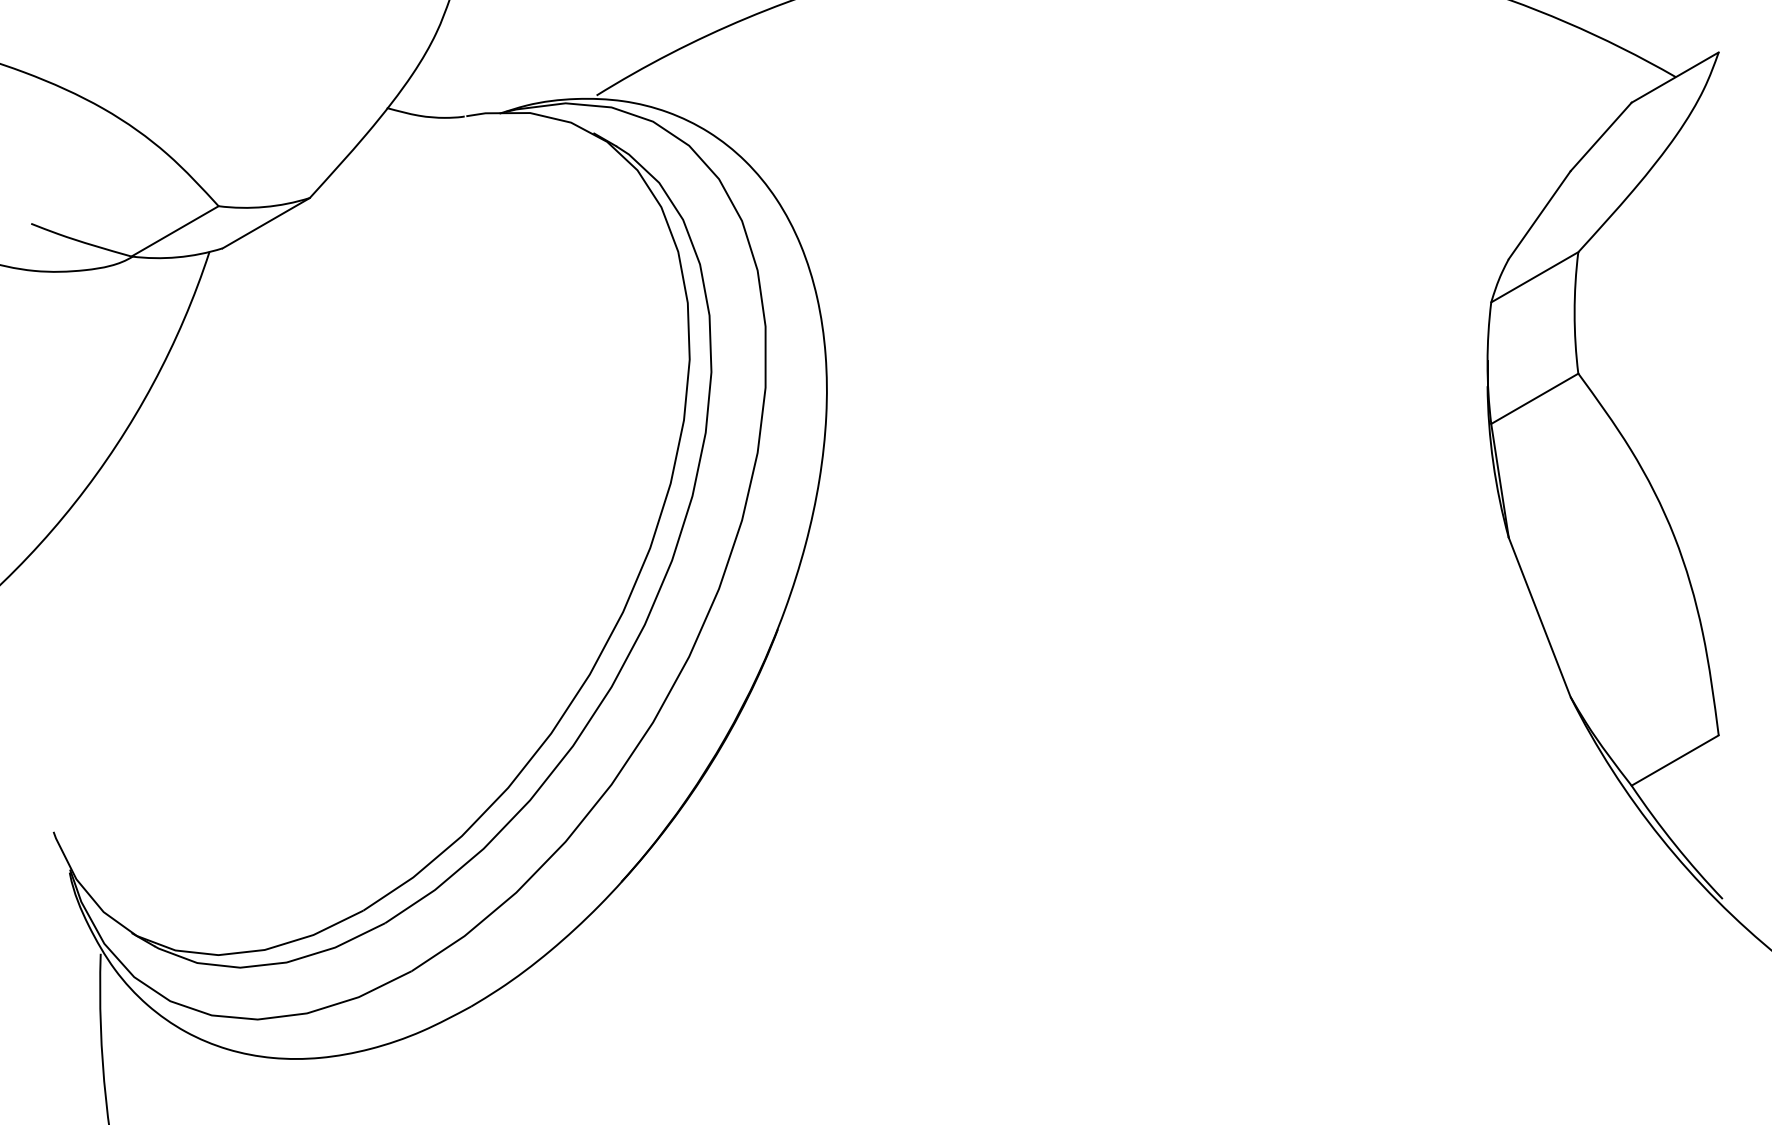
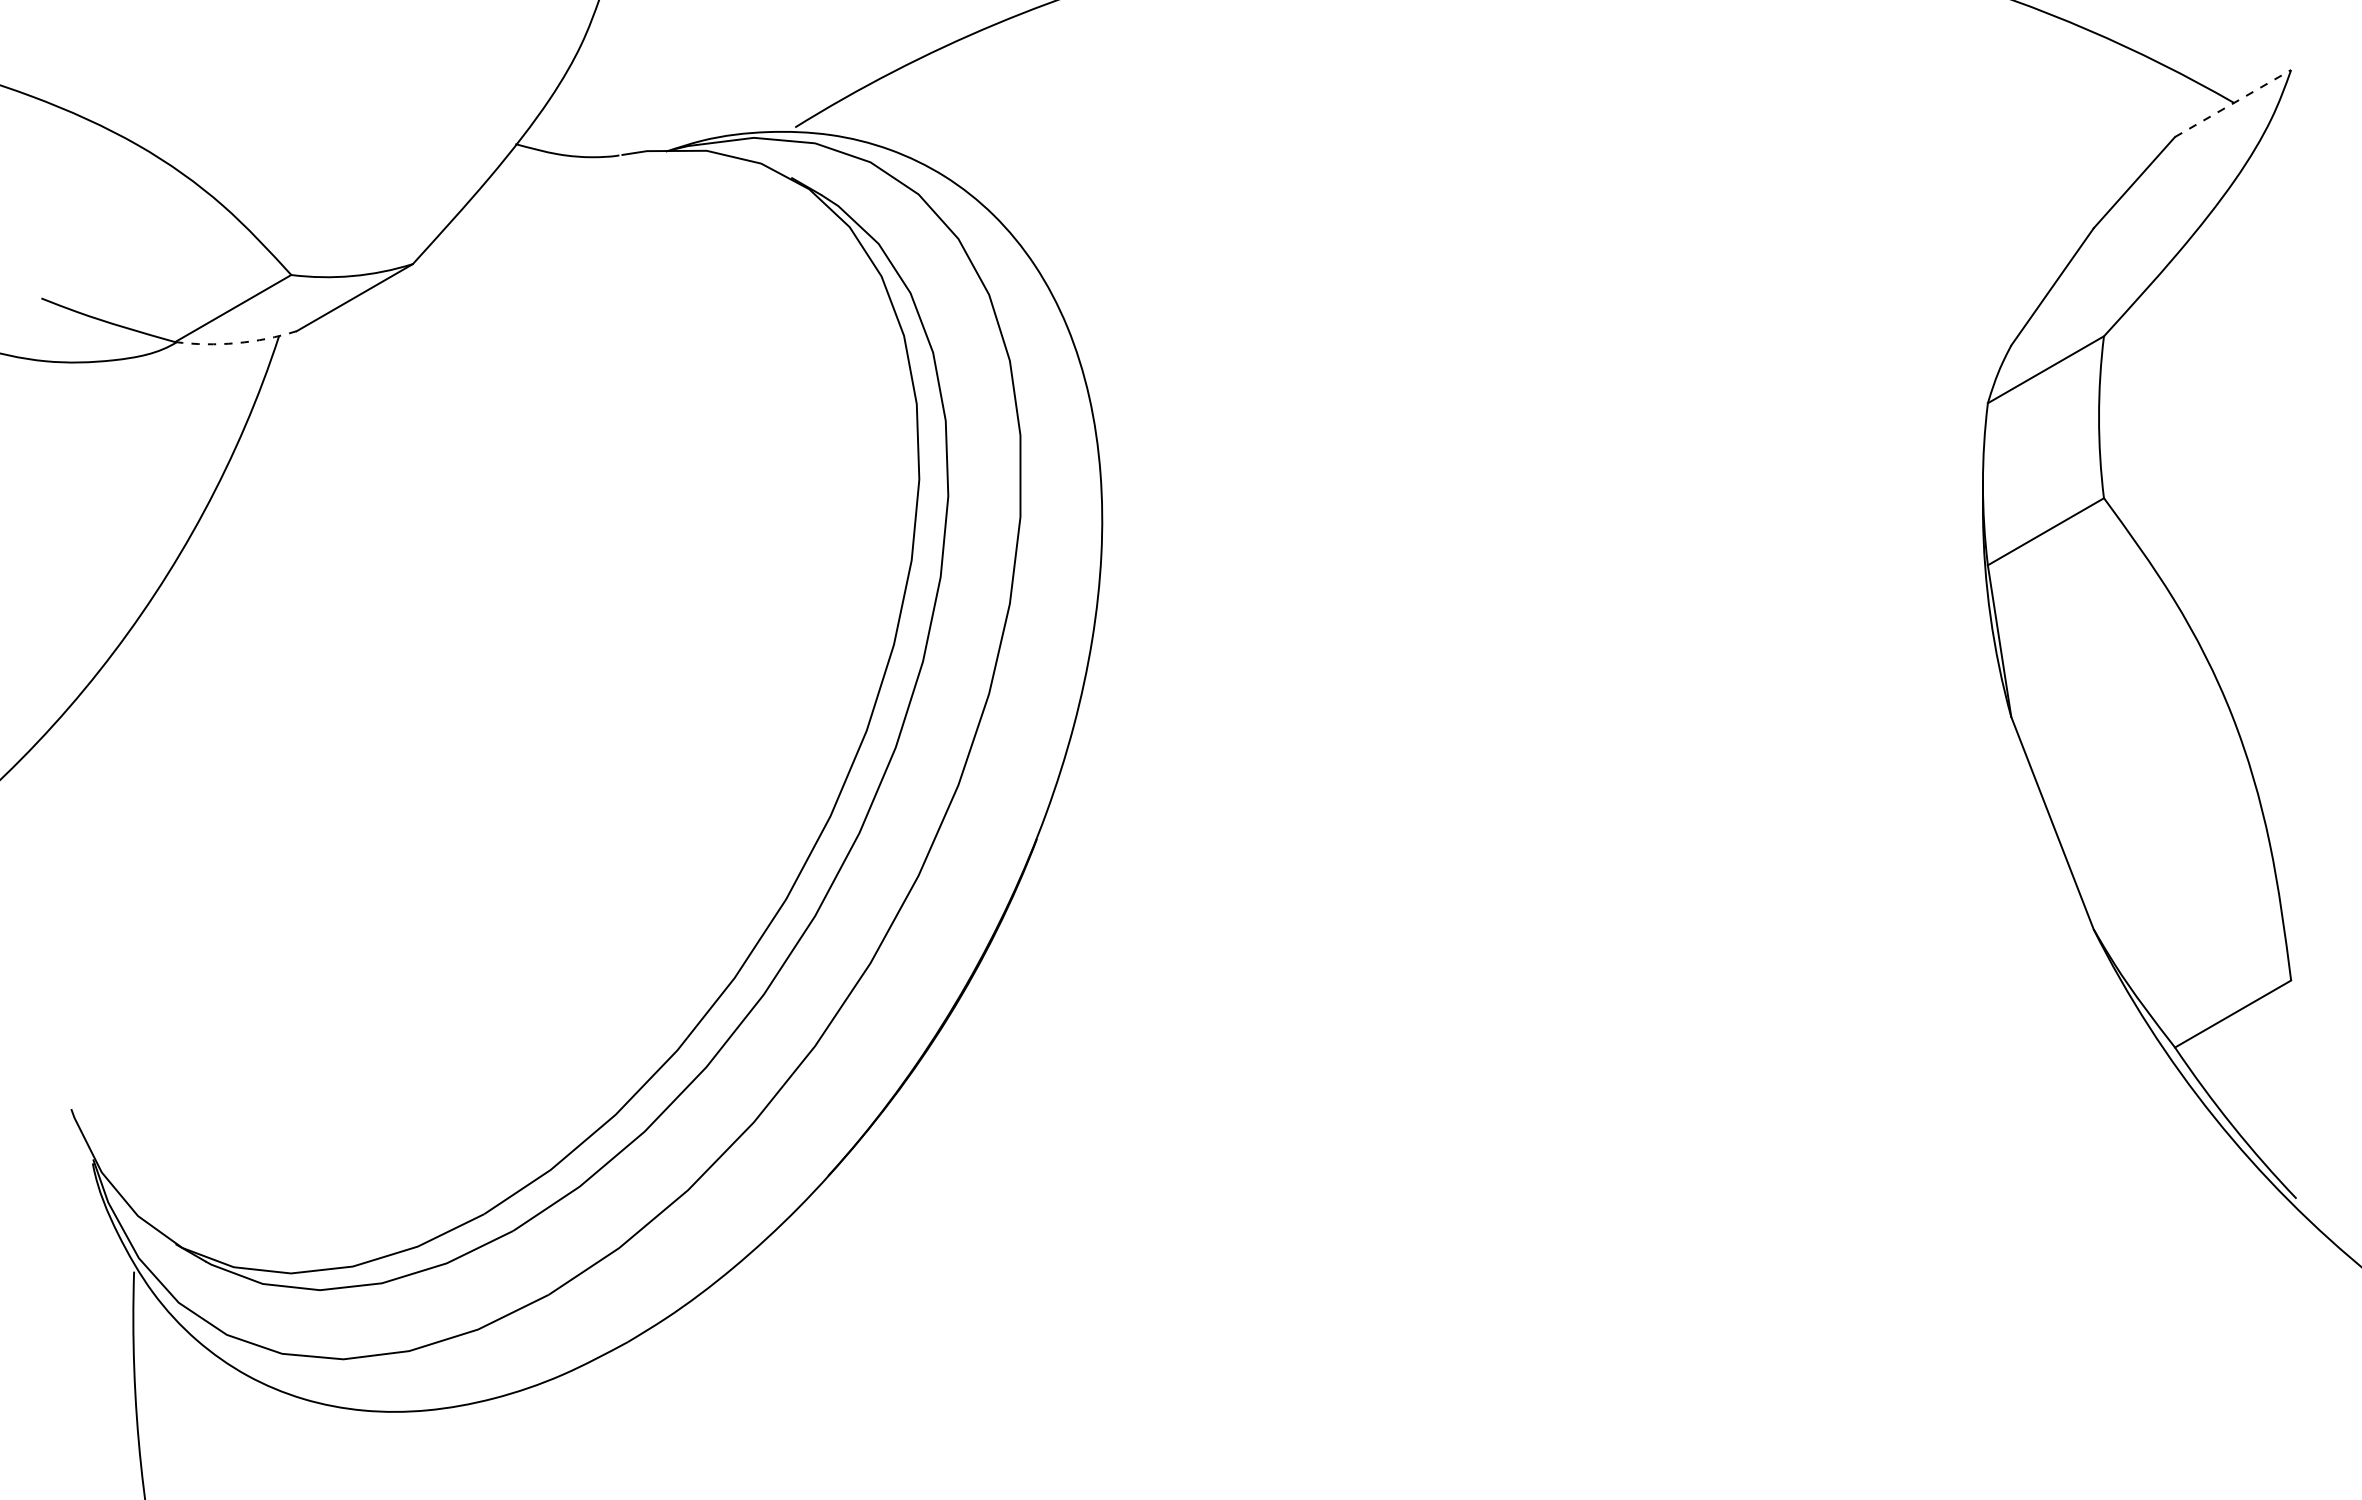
line: (1675, 77) -> (2233, 103), solid -> dashed
arc: (177, 257) -> (236, 343), solid -> dashed

